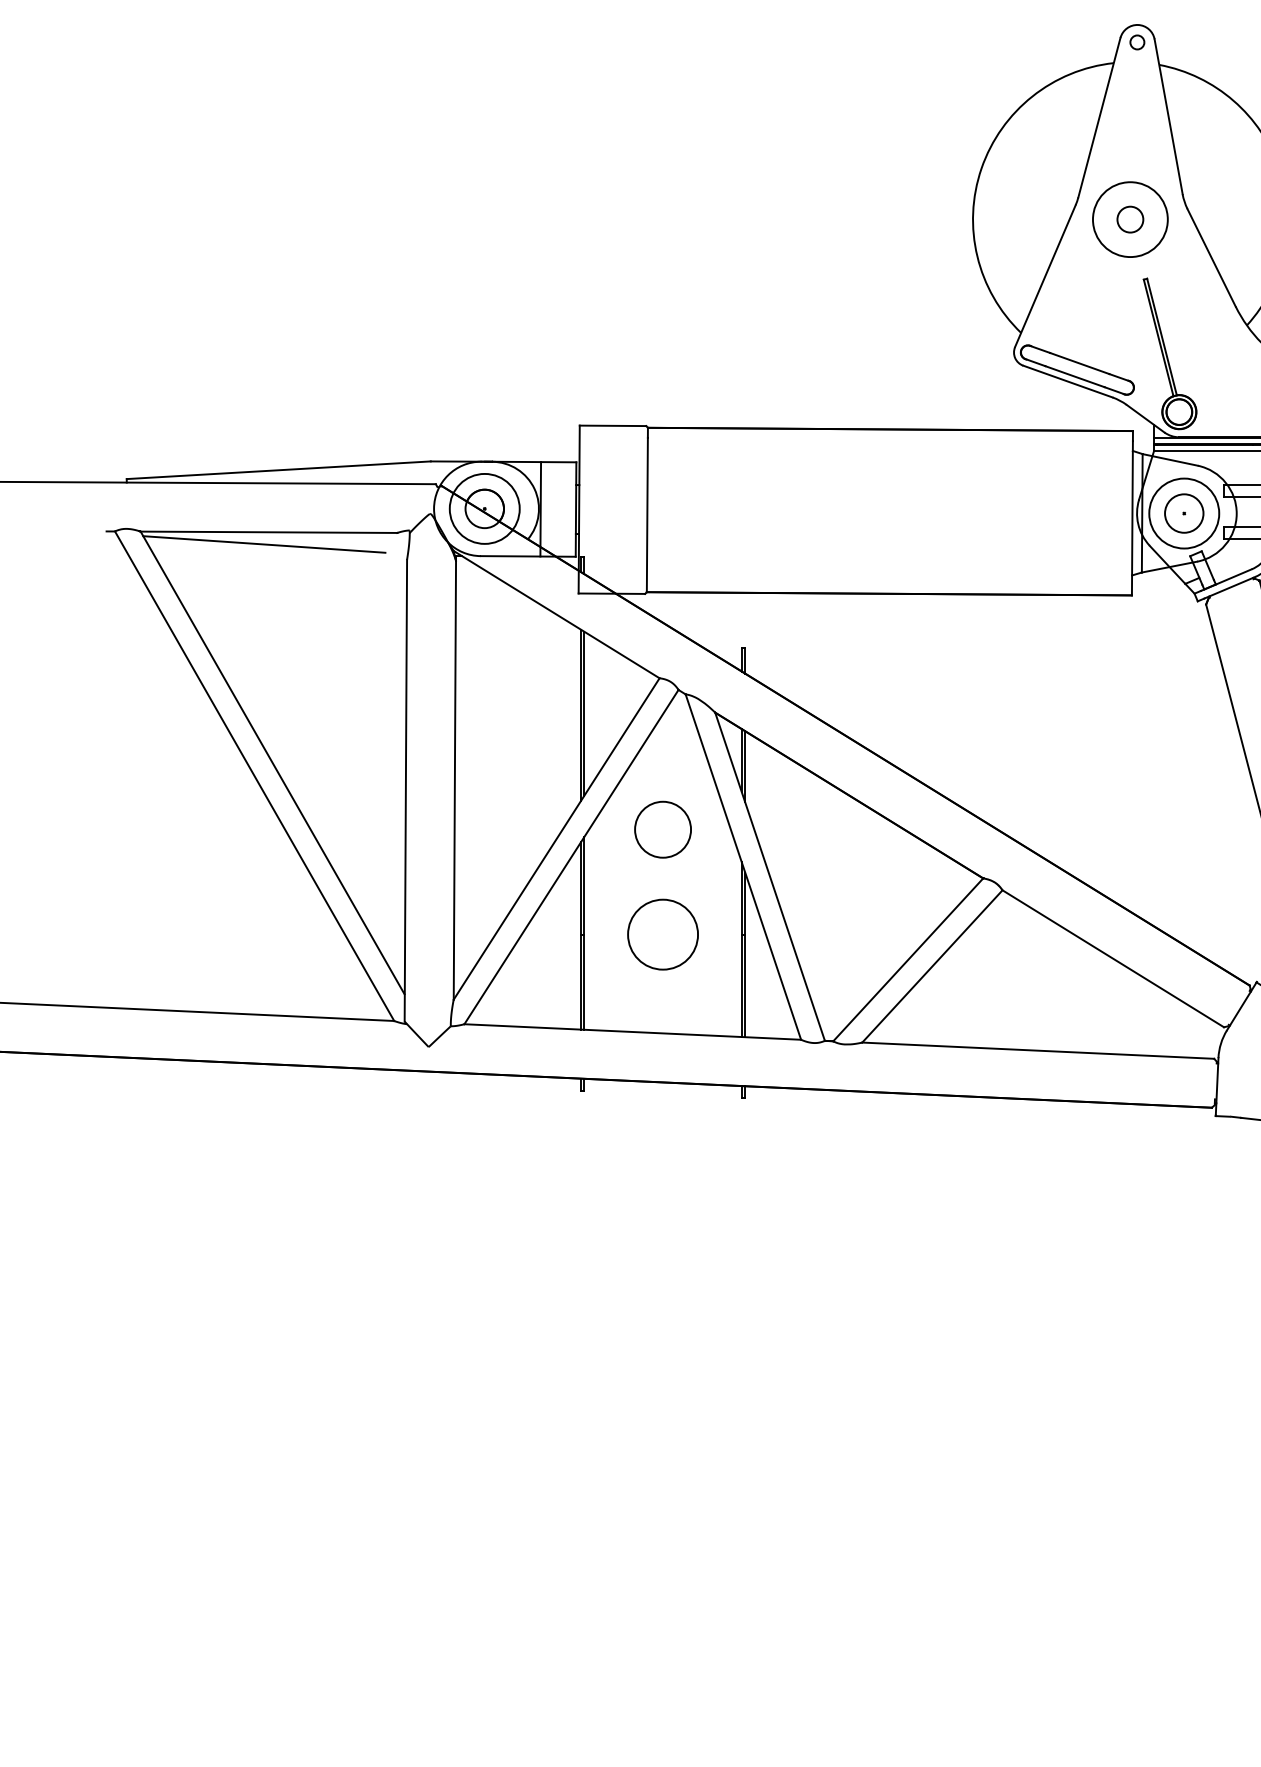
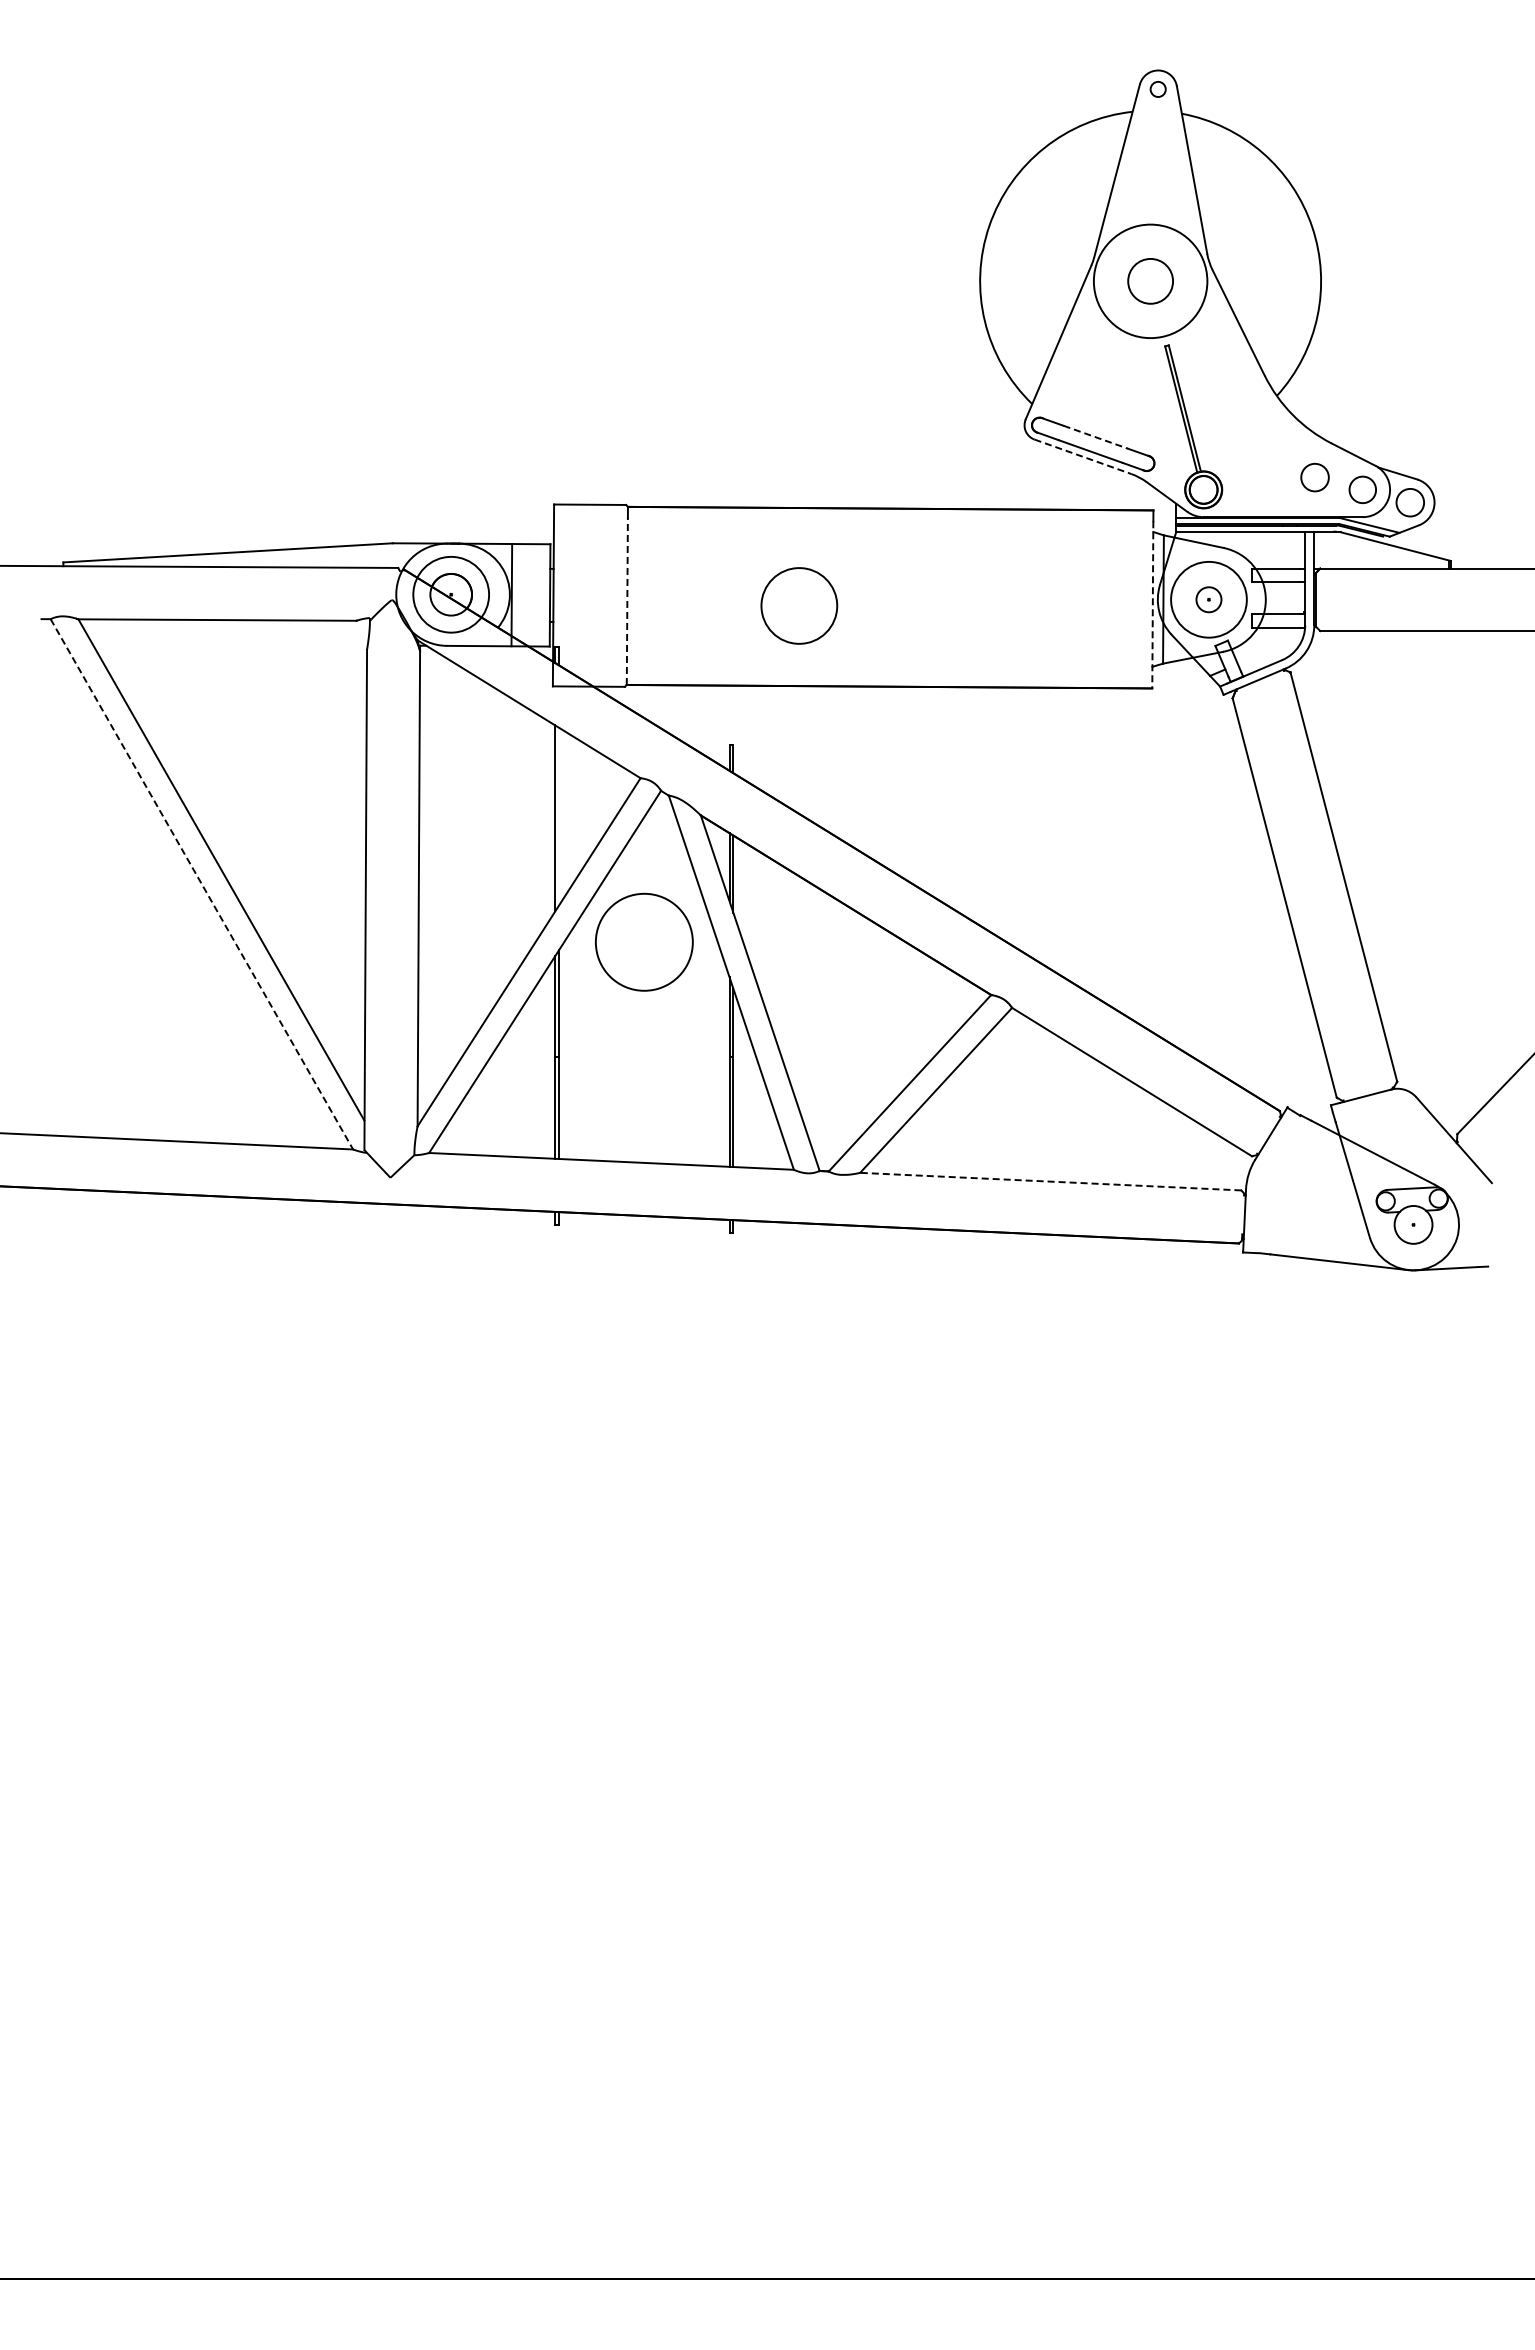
circle: (1130, 218) -> (1150, 280), size x1.4
circle: (1130, 219) -> (1150, 281), size x1.6
line: (1080, 363) -> (1096, 437), solid -> dashed
line: (1068, 381) -> (1083, 456), solid -> dashed
circle: (1183, 513) -> (1208, 599), size x0.6
line: (647, 515) -> (627, 601), solid -> dashed
line: (1132, 517) -> (1152, 604), solid -> dashed
line: (264, 544) -> (212, 633), removed
line: (584, 713) -> (559, 816), removed
line: (255, 776) -> (202, 884), solid -> dashed
circle: (663, 829) -> (644, 942), size x1.6
circle: (663, 934) -> (799, 605), moved
line: (1037, 1050) -> (1050, 1181), solid -> dashed

